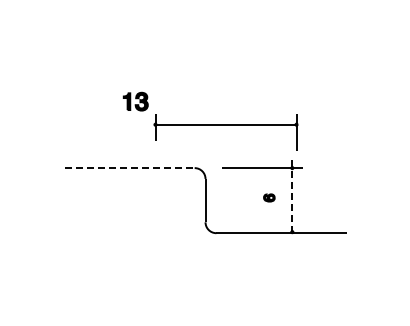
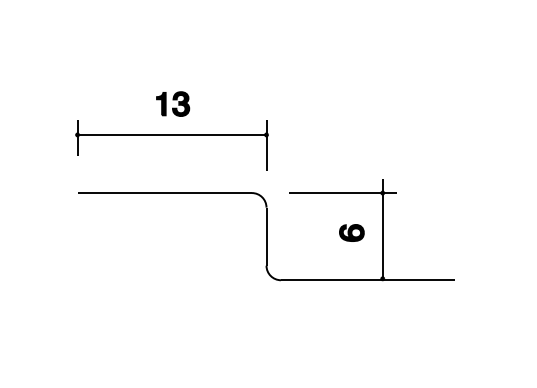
part: (225, 125) -> (171, 135), moved
line: (130, 168) -> (165, 193), dashed -> solid
line: (292, 195) -> (382, 229), dashed -> solid
part: (269, 197) -> (352, 232), size x1.67

